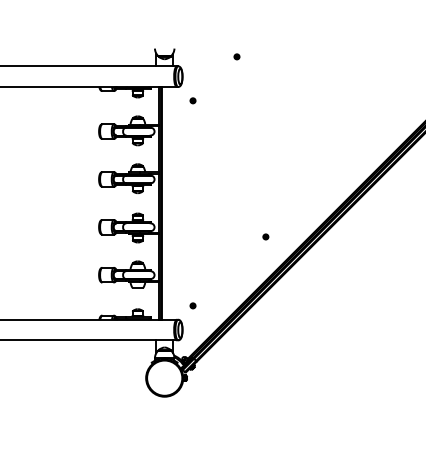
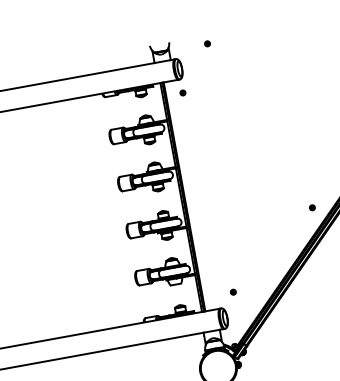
part: (236, 56) -> (206, 43), moved
part: (192, 100) -> (182, 92), moved
part: (265, 236) -> (311, 207), moved

